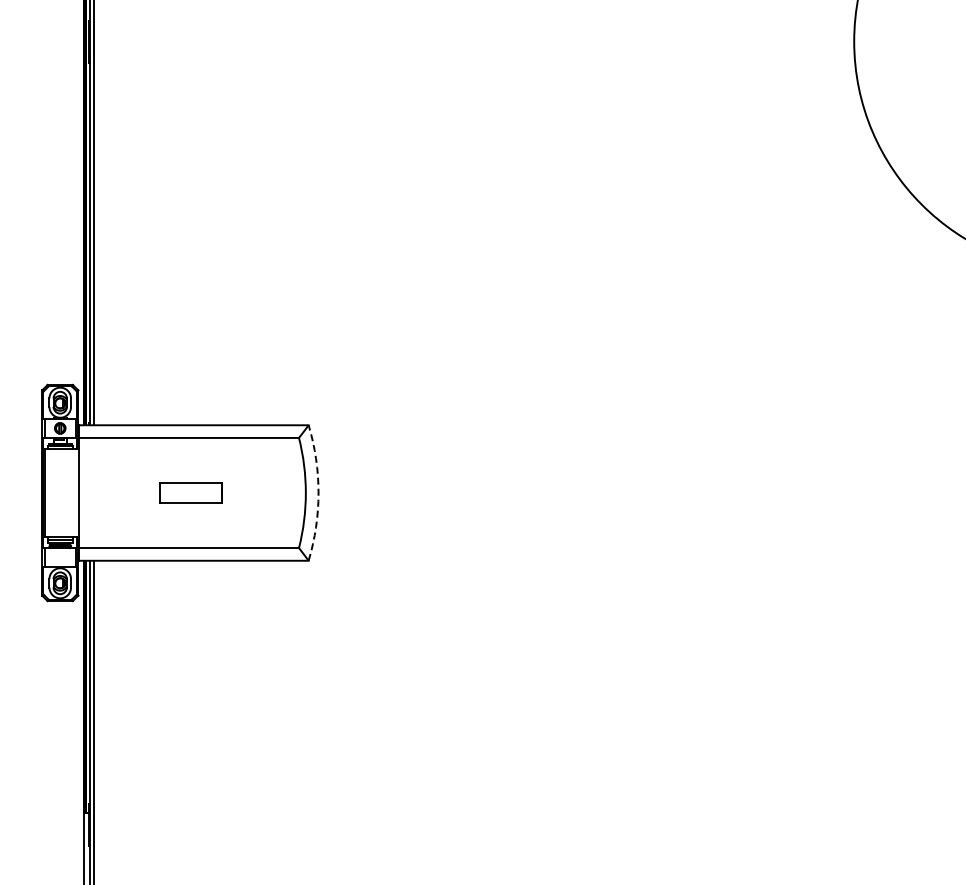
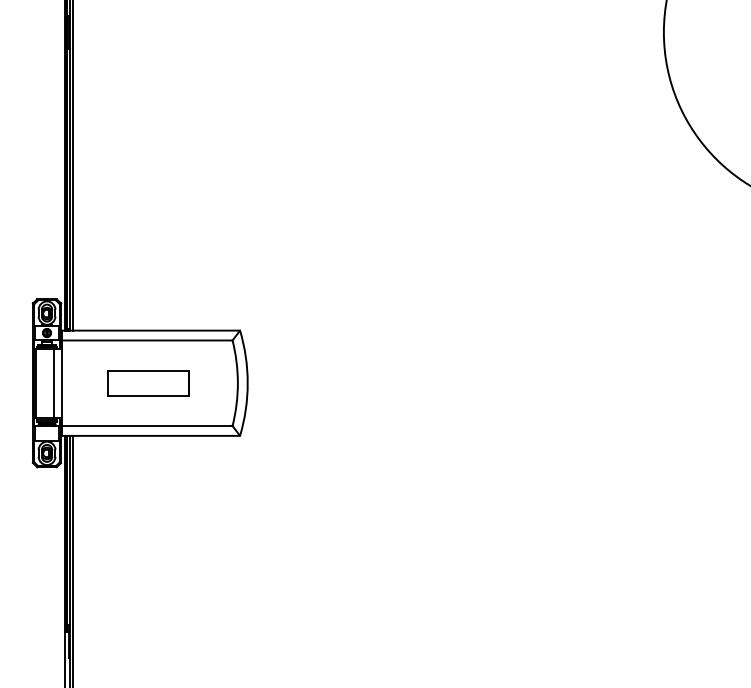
line: (69, 492) -> (54, 382), added
part: (190, 492) -> (148, 382), size x1.67
arc: (318, 493) -> (247, 383), dashed -> solid

